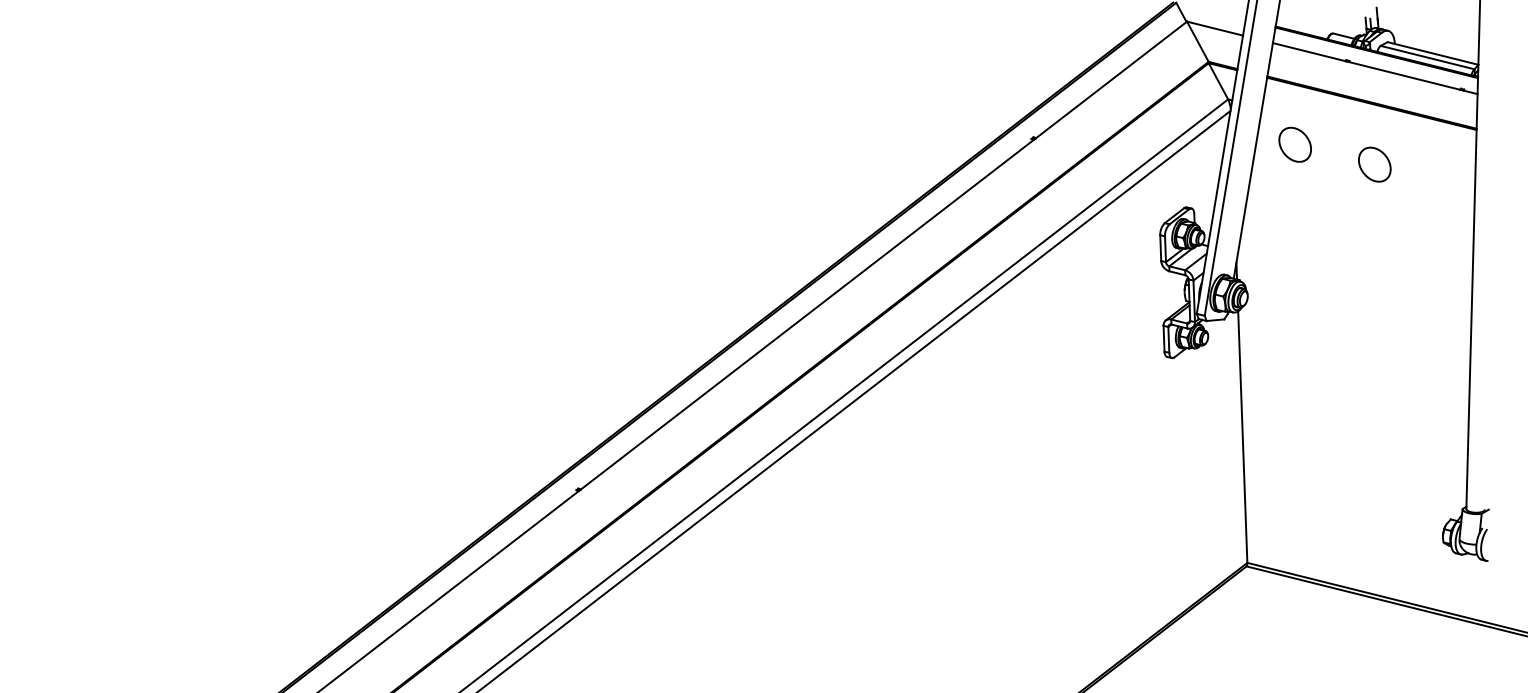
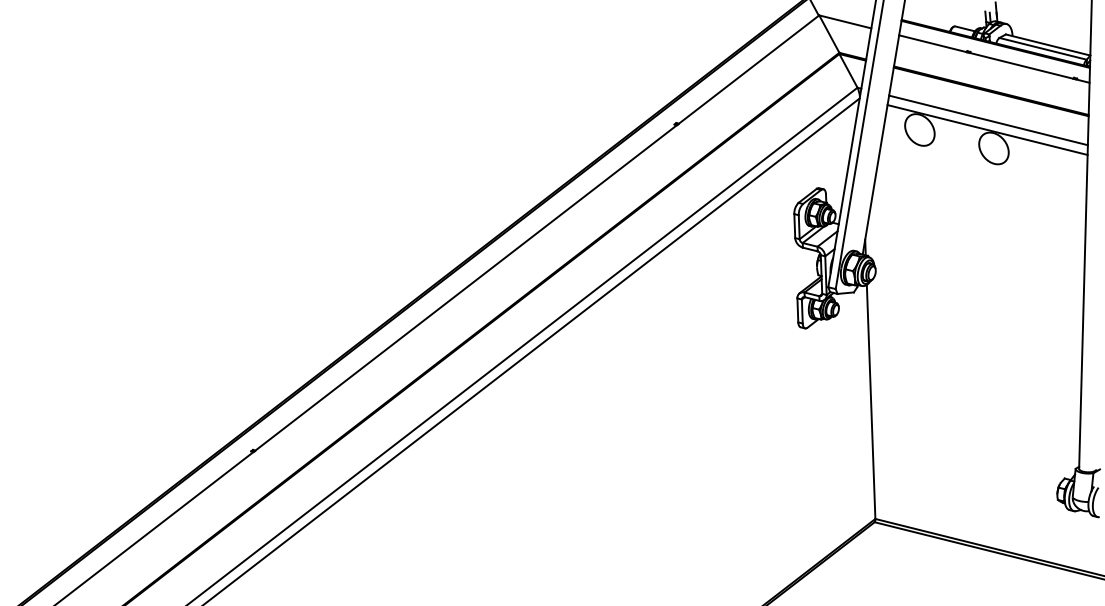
line: (1368, 134) -> (988, 120), added
line: (1367, 144) -> (987, 129), added

